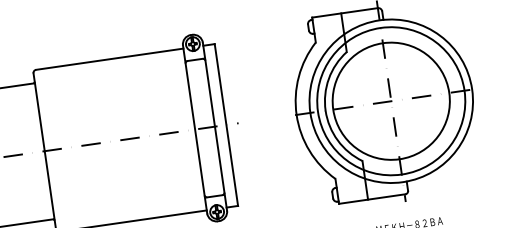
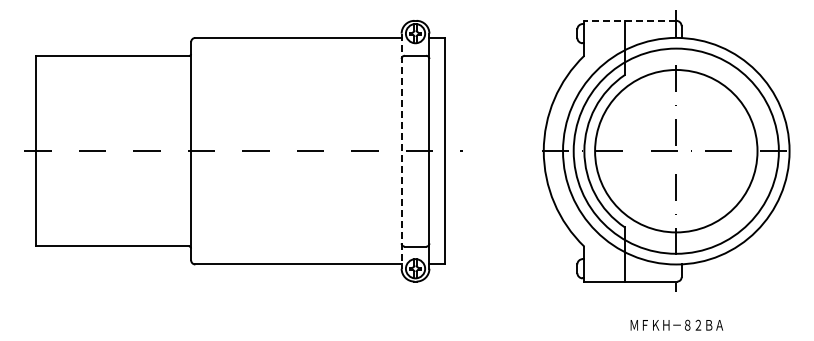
line: (345, 12) -> (630, 20), solid -> dashed
line: (195, 129) -> (401, 151), solid -> dashed

